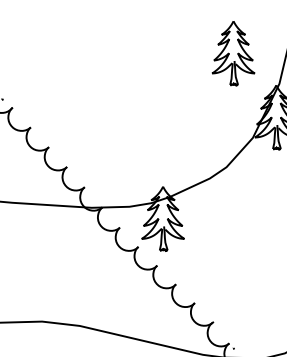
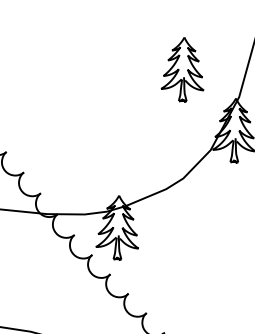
part: (233, 53) -> (183, 69), moved

